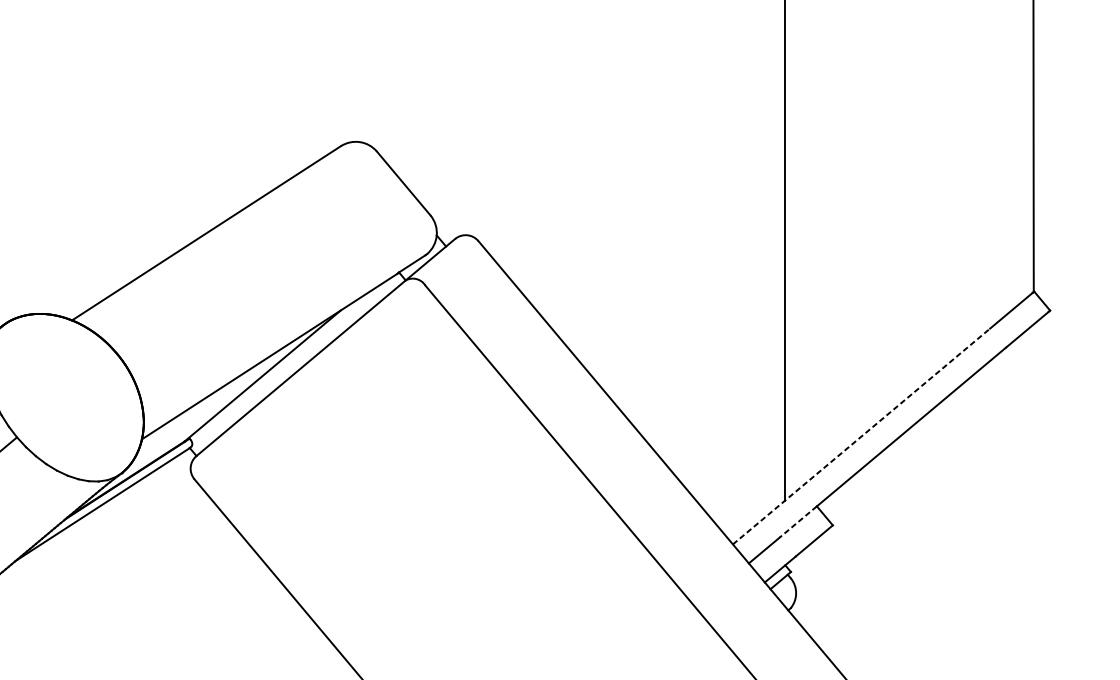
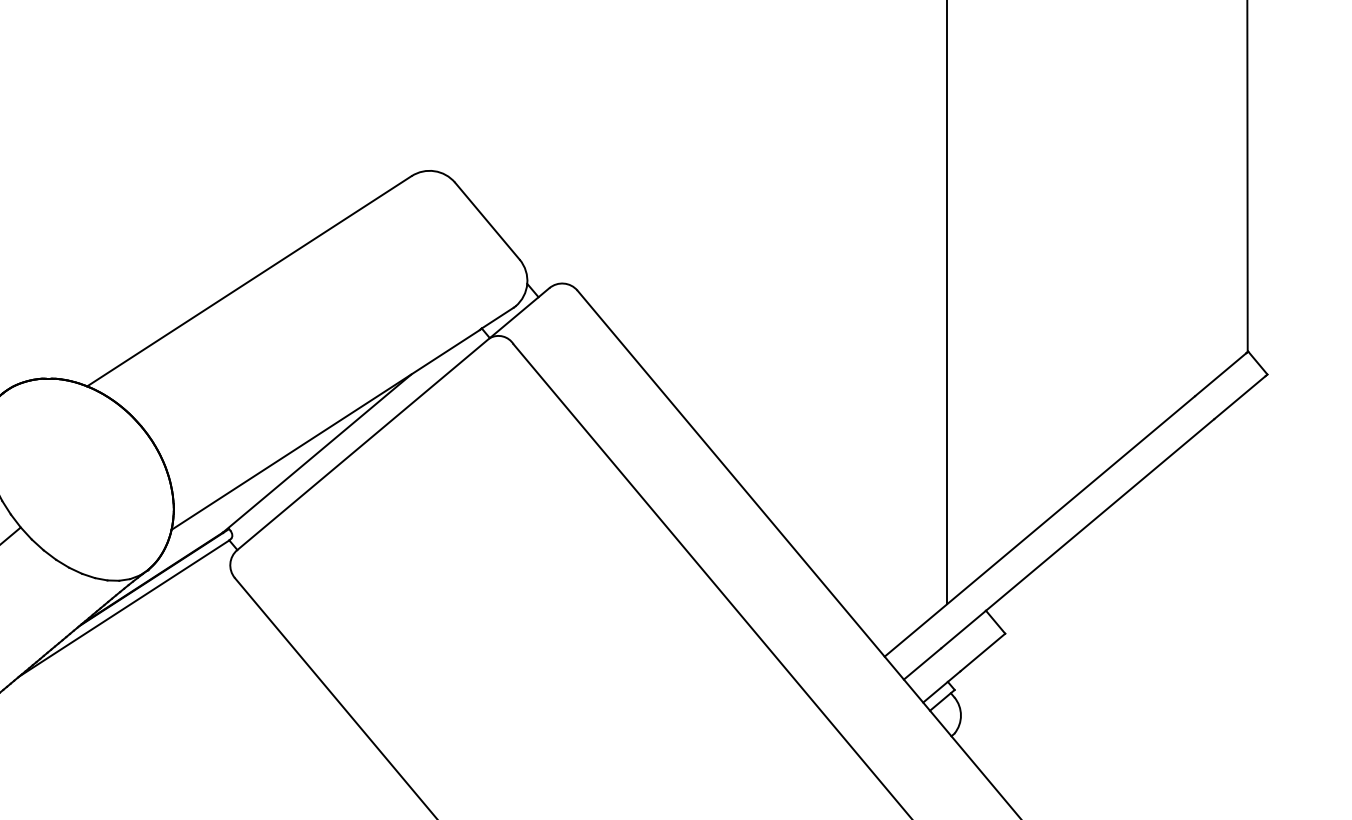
line: (861, 436) -> (1039, 526), dashed -> solid
line: (798, 521) -> (963, 629), dashed -> solid

